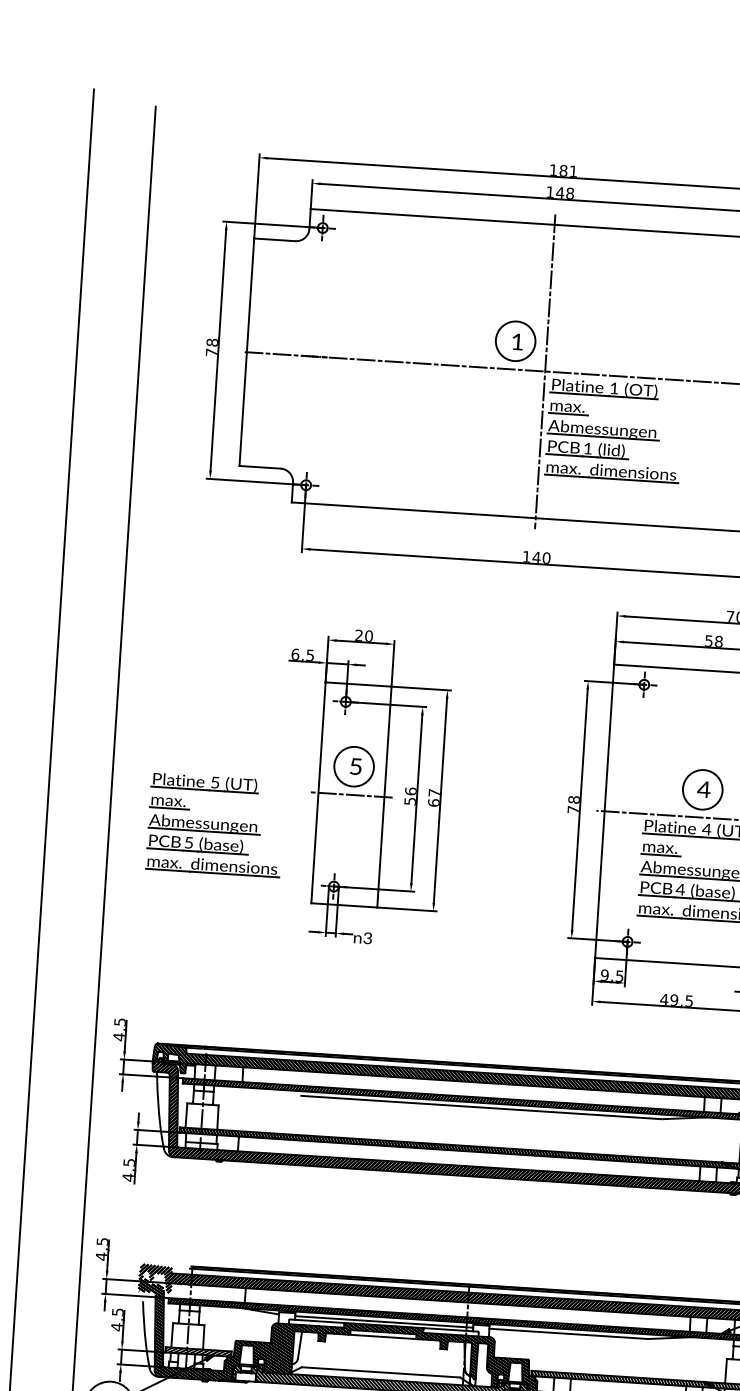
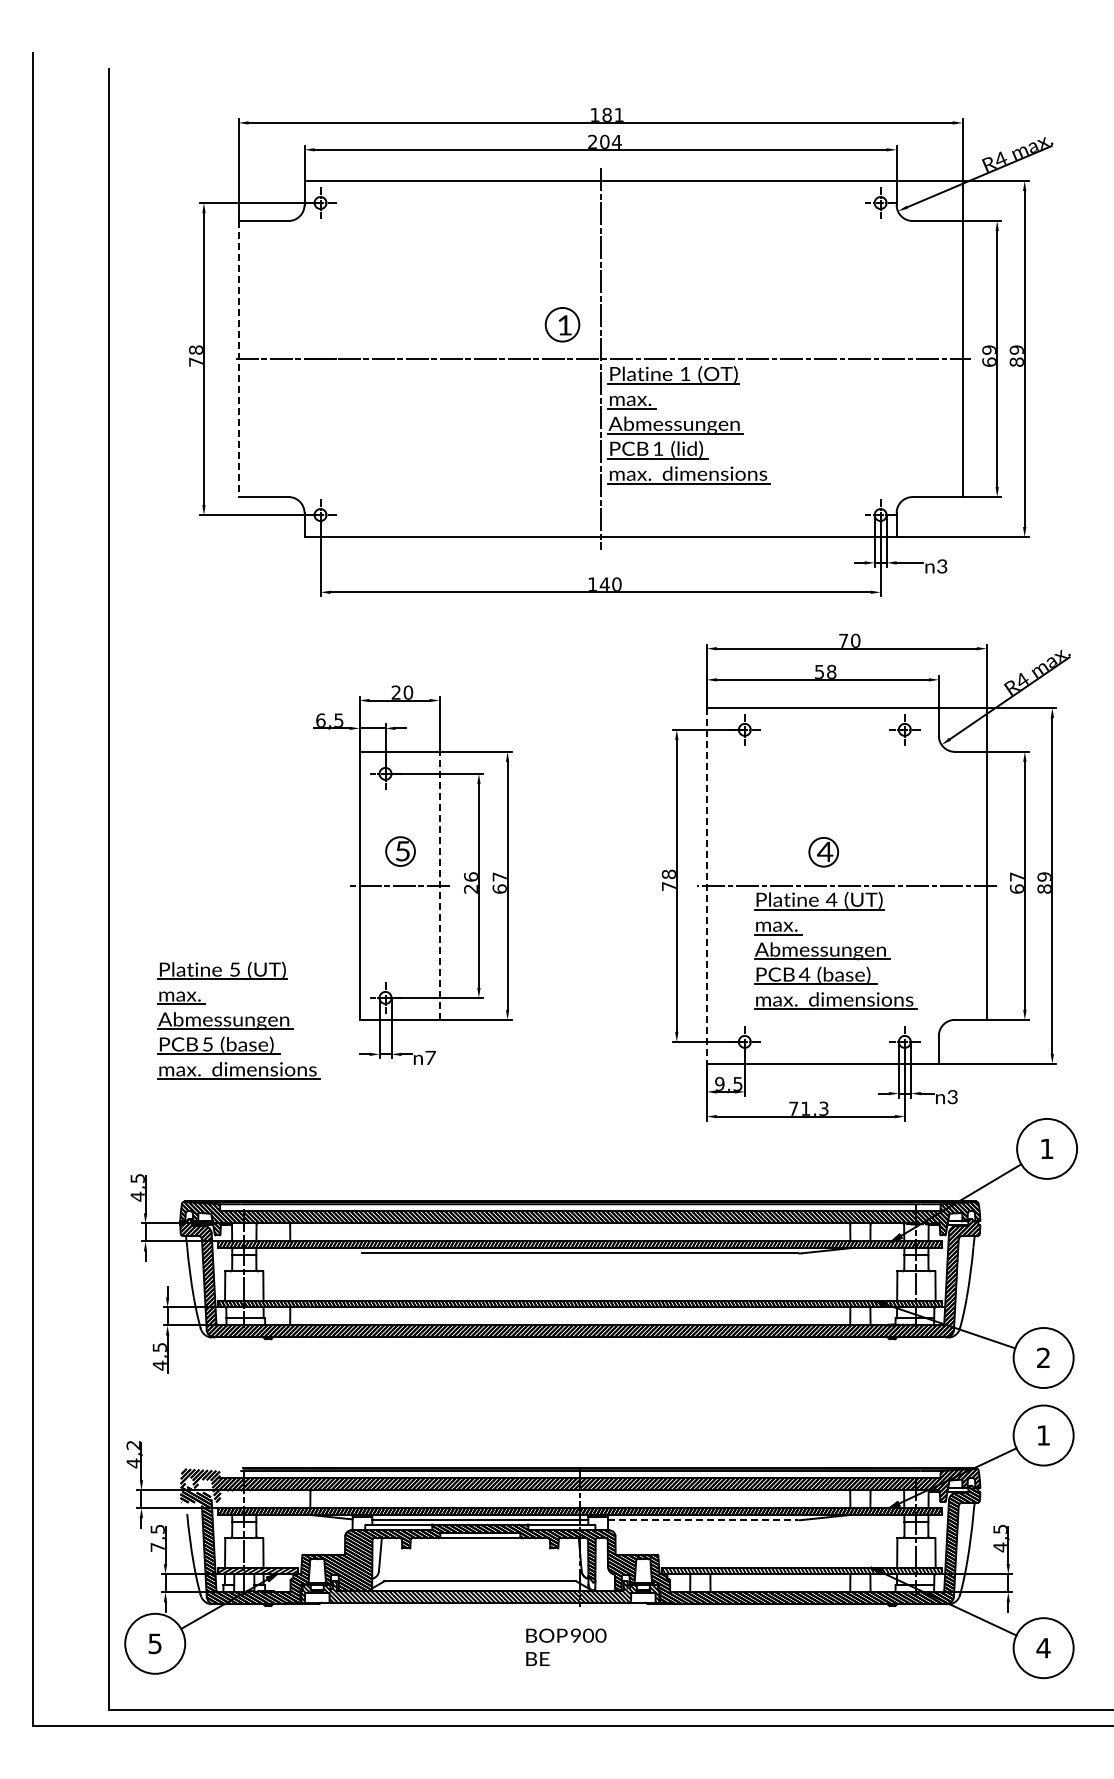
text: (560, 192) -> (604, 141), 148 -> 204
circle: (515, 341) -> (562, 324), size x0.7
line: (246, 352) -> (238, 359), solid -> dashed
circle: (354, 766) -> (400, 851), size x0.6
circle: (702, 790) -> (823, 852), size x0.6
line: (384, 796) -> (439, 885), solid -> dashed
text: (409, 800) -> (470, 888), 56 -> 26
line: (604, 811) -> (706, 886), solid -> dashed
part: (215, 824) -> (238, 1020), moved
text: (367, 938) -> (430, 1057), 3 -> 7
text: (676, 1000) -> (808, 1108), 49,5 -> 71,3
text: (102, 1241) -> (133, 1444), 4,5 -> 4,2
text: (116, 1327) -> (157, 1547), 4,5 -> 7,5
line: (568, 1334) -> (703, 1520), solid -> dashed

